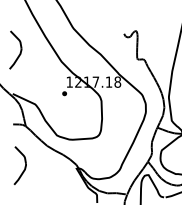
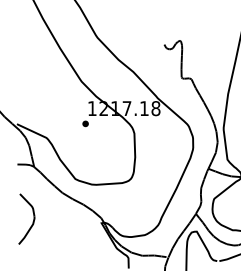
part: (19, 51) -> (26, 68), removed

